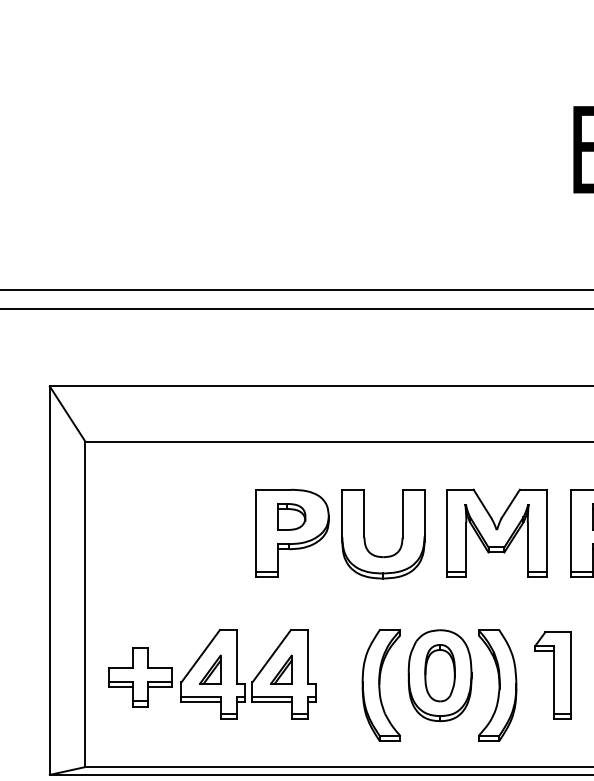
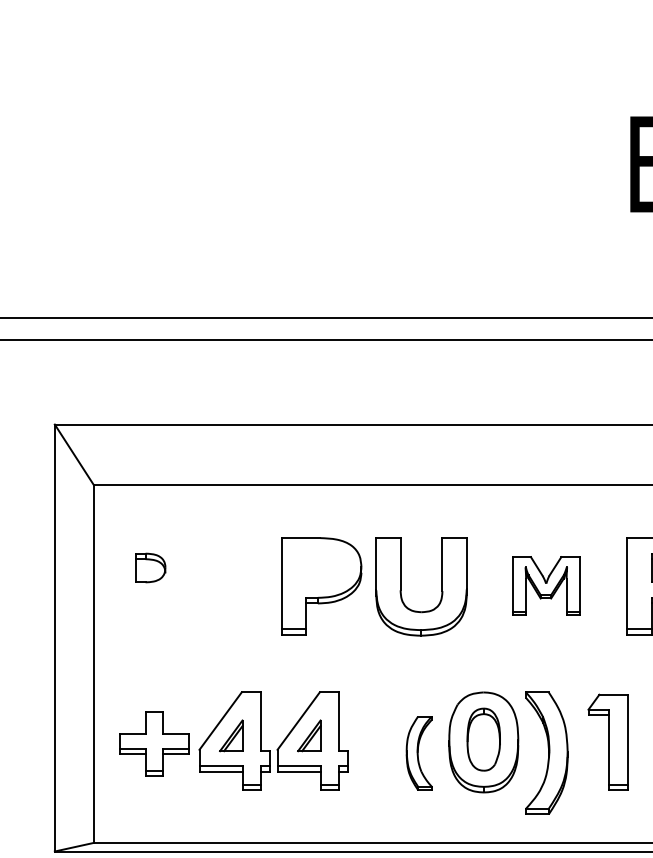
part: (291, 516) -> (150, 567), moved
part: (496, 532) -> (545, 585), size x0.6
part: (380, 685) -> (418, 753), size x0.6

